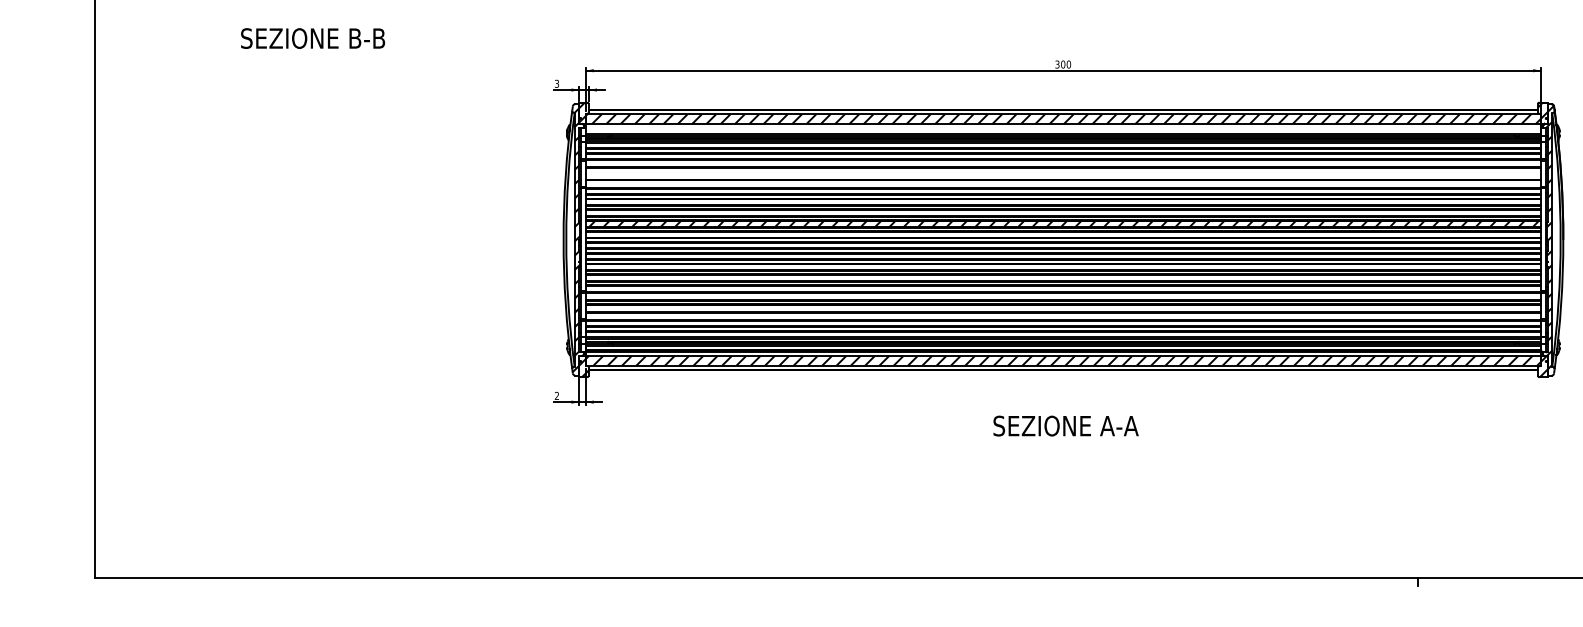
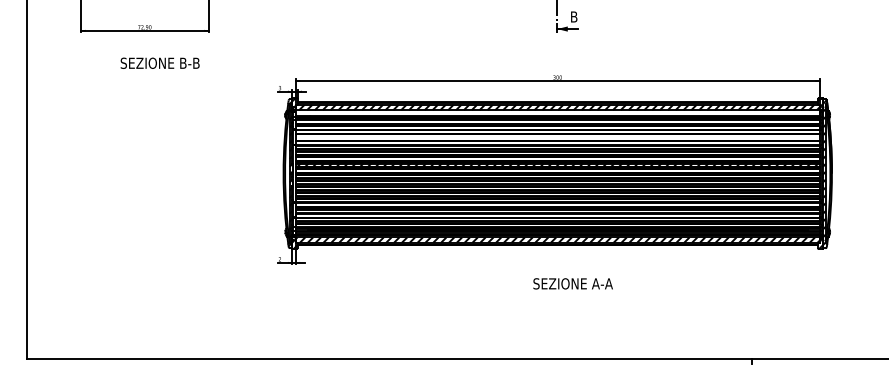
text: (311, 37) -> (159, 62), moved
text: (1064, 425) -> (572, 283), moved

